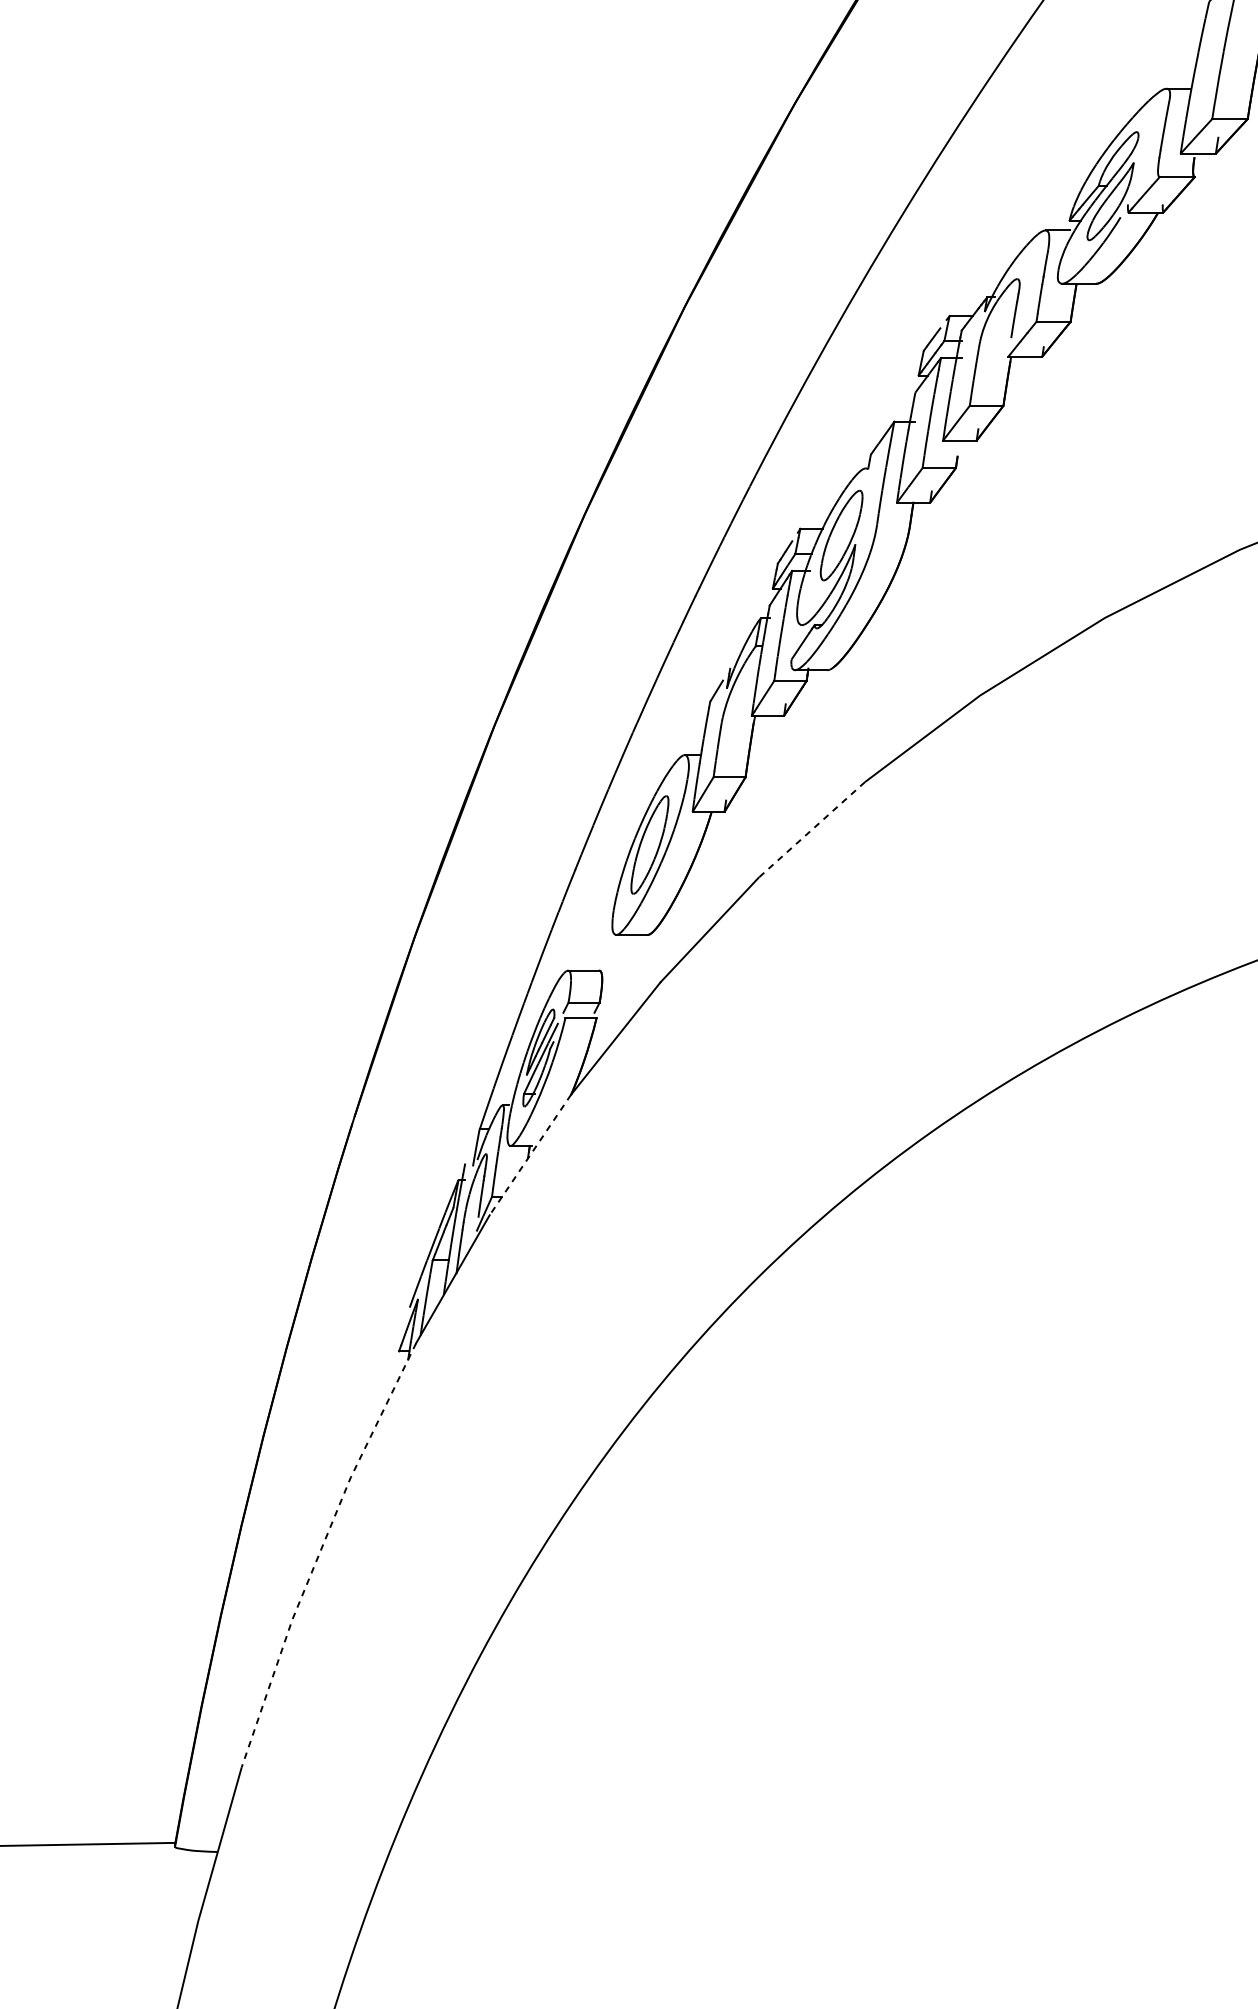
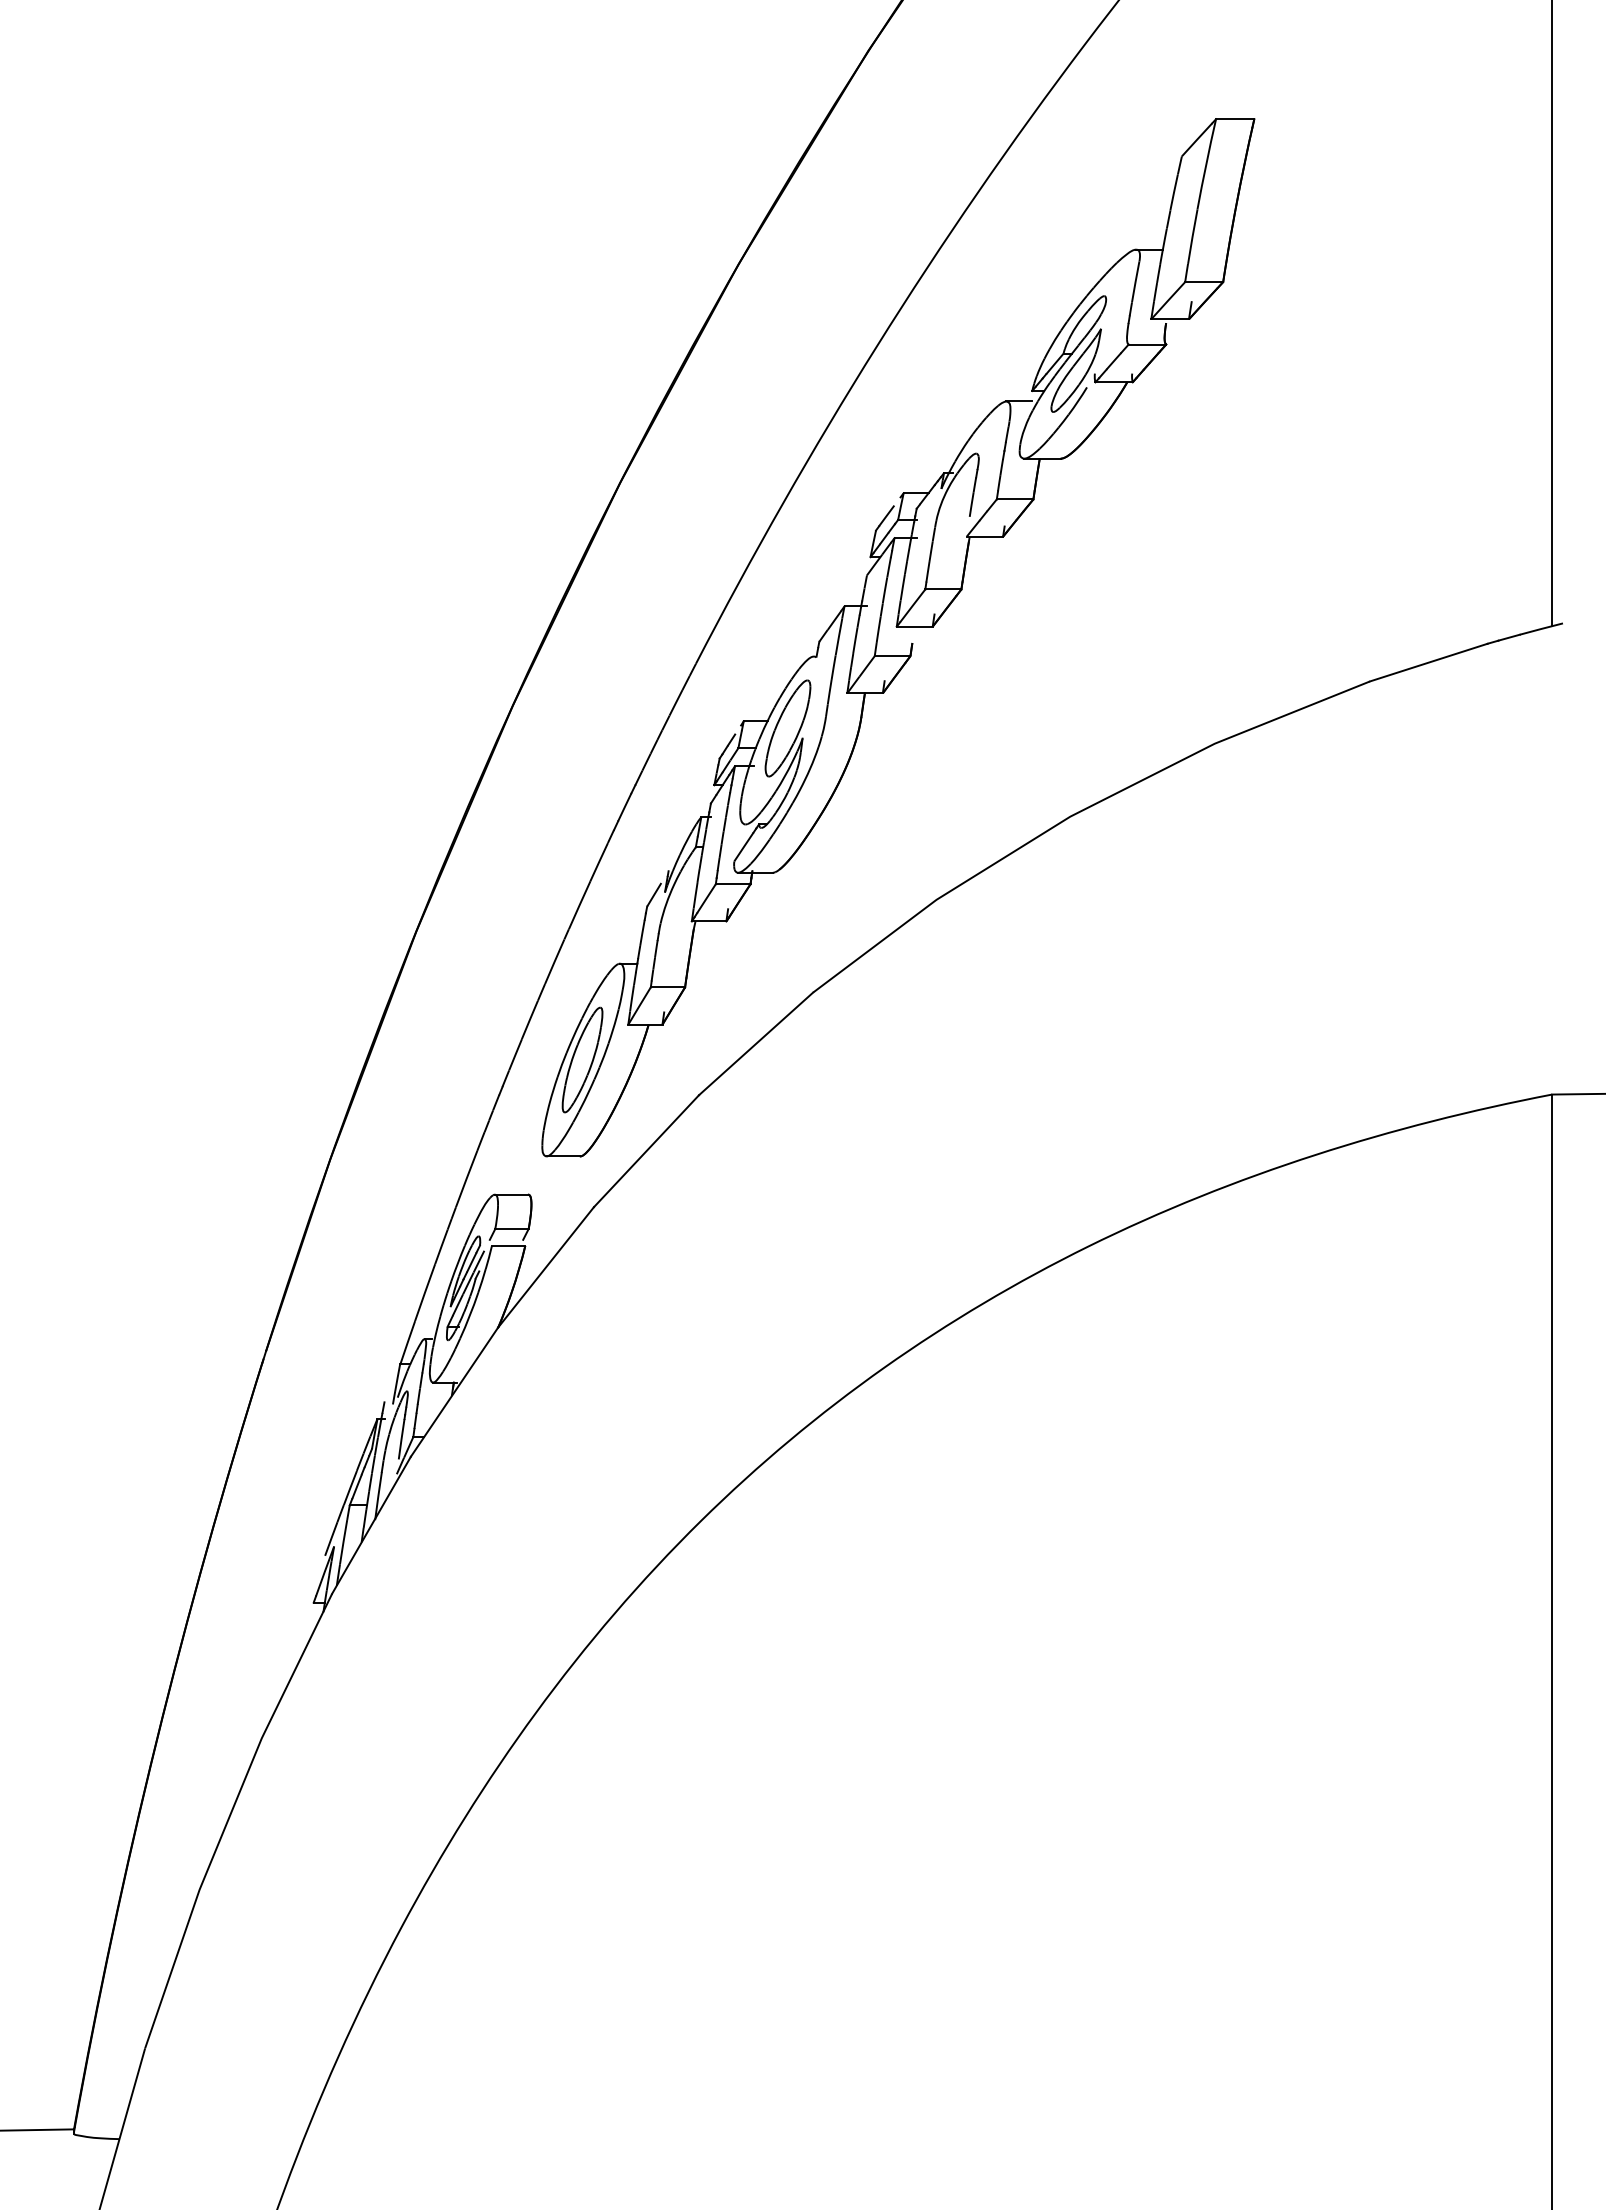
line: (812, 829) -> (756, 1043), dashed -> solid
line: (530, 1155) -> (454, 1392), dashed -> solid
line: (320, 1551) -> (229, 1817), dashed -> solid

